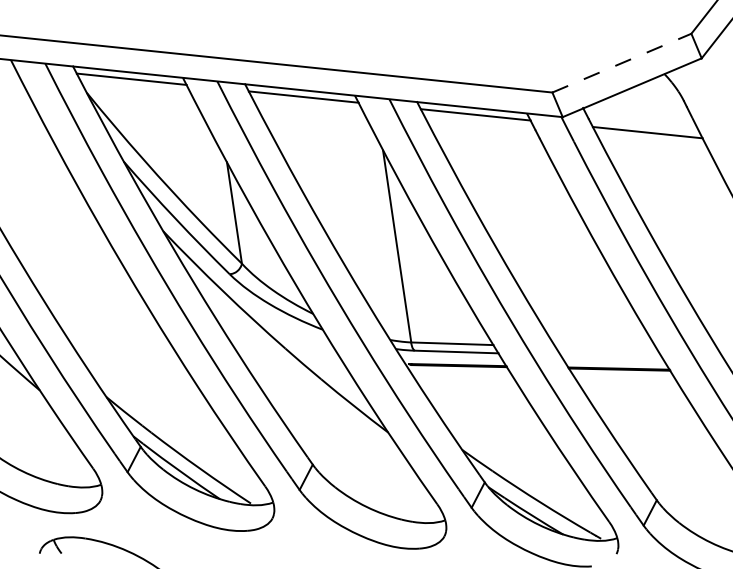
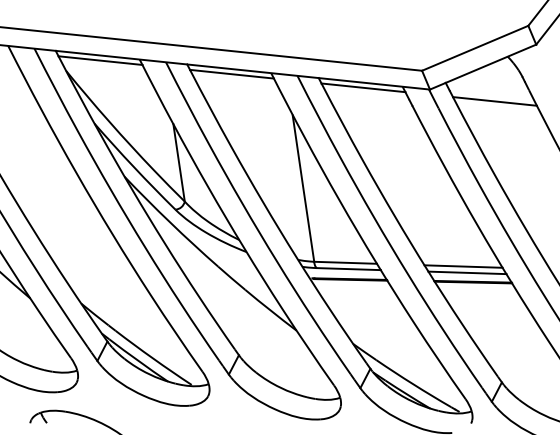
line: (622, 63) -> (475, 48), dashed -> solid
line: (606, 348) -> (463, 266), added
line: (611, 356) -> (467, 272), added

